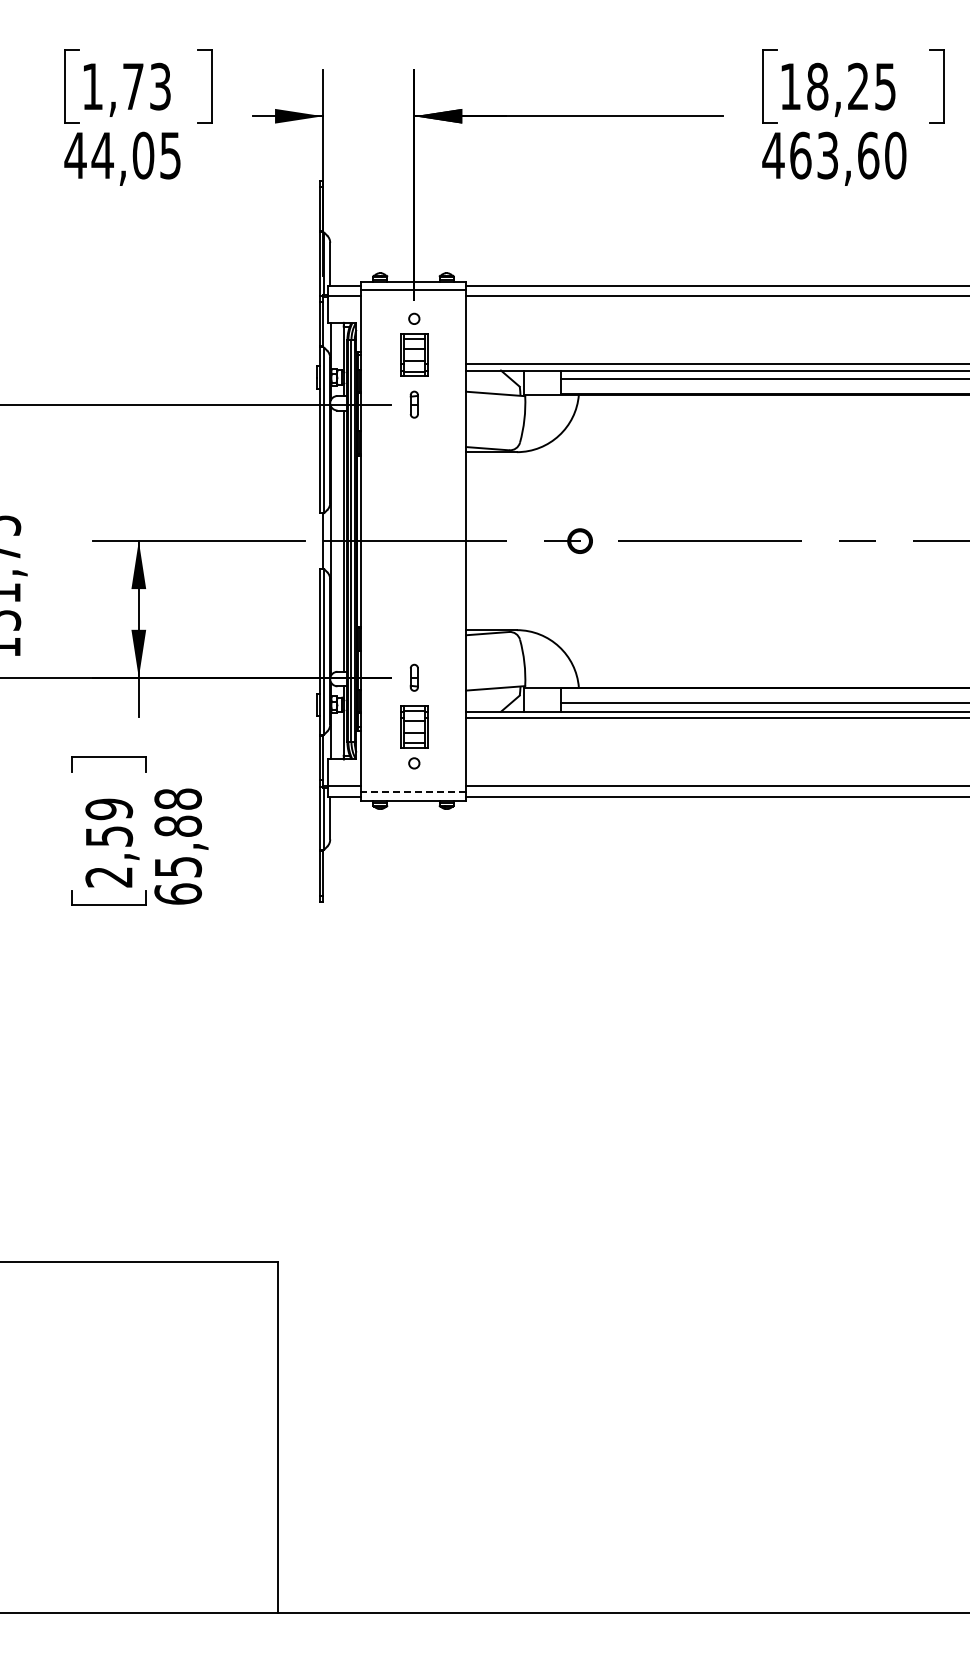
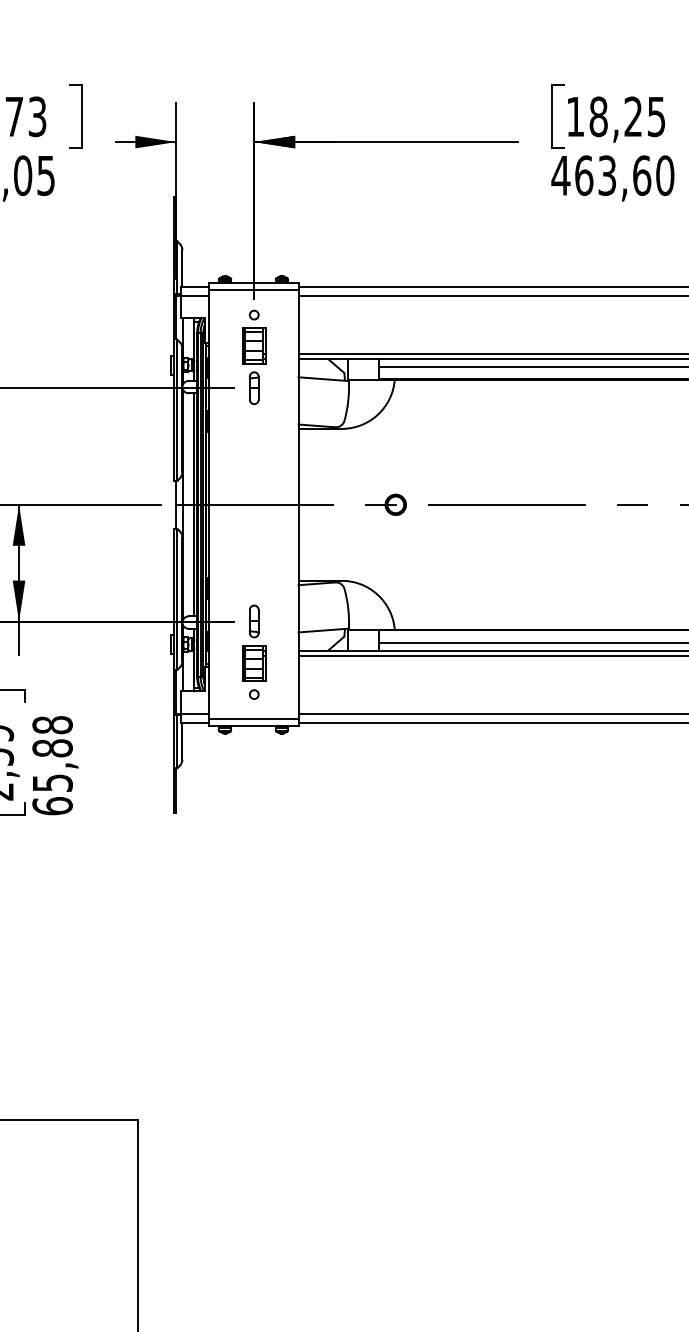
part: (414, 404) -> (254, 388), size x1.43
part: (414, 677) -> (254, 621), size x1.43
line: (413, 792) -> (253, 719), dashed -> solid

